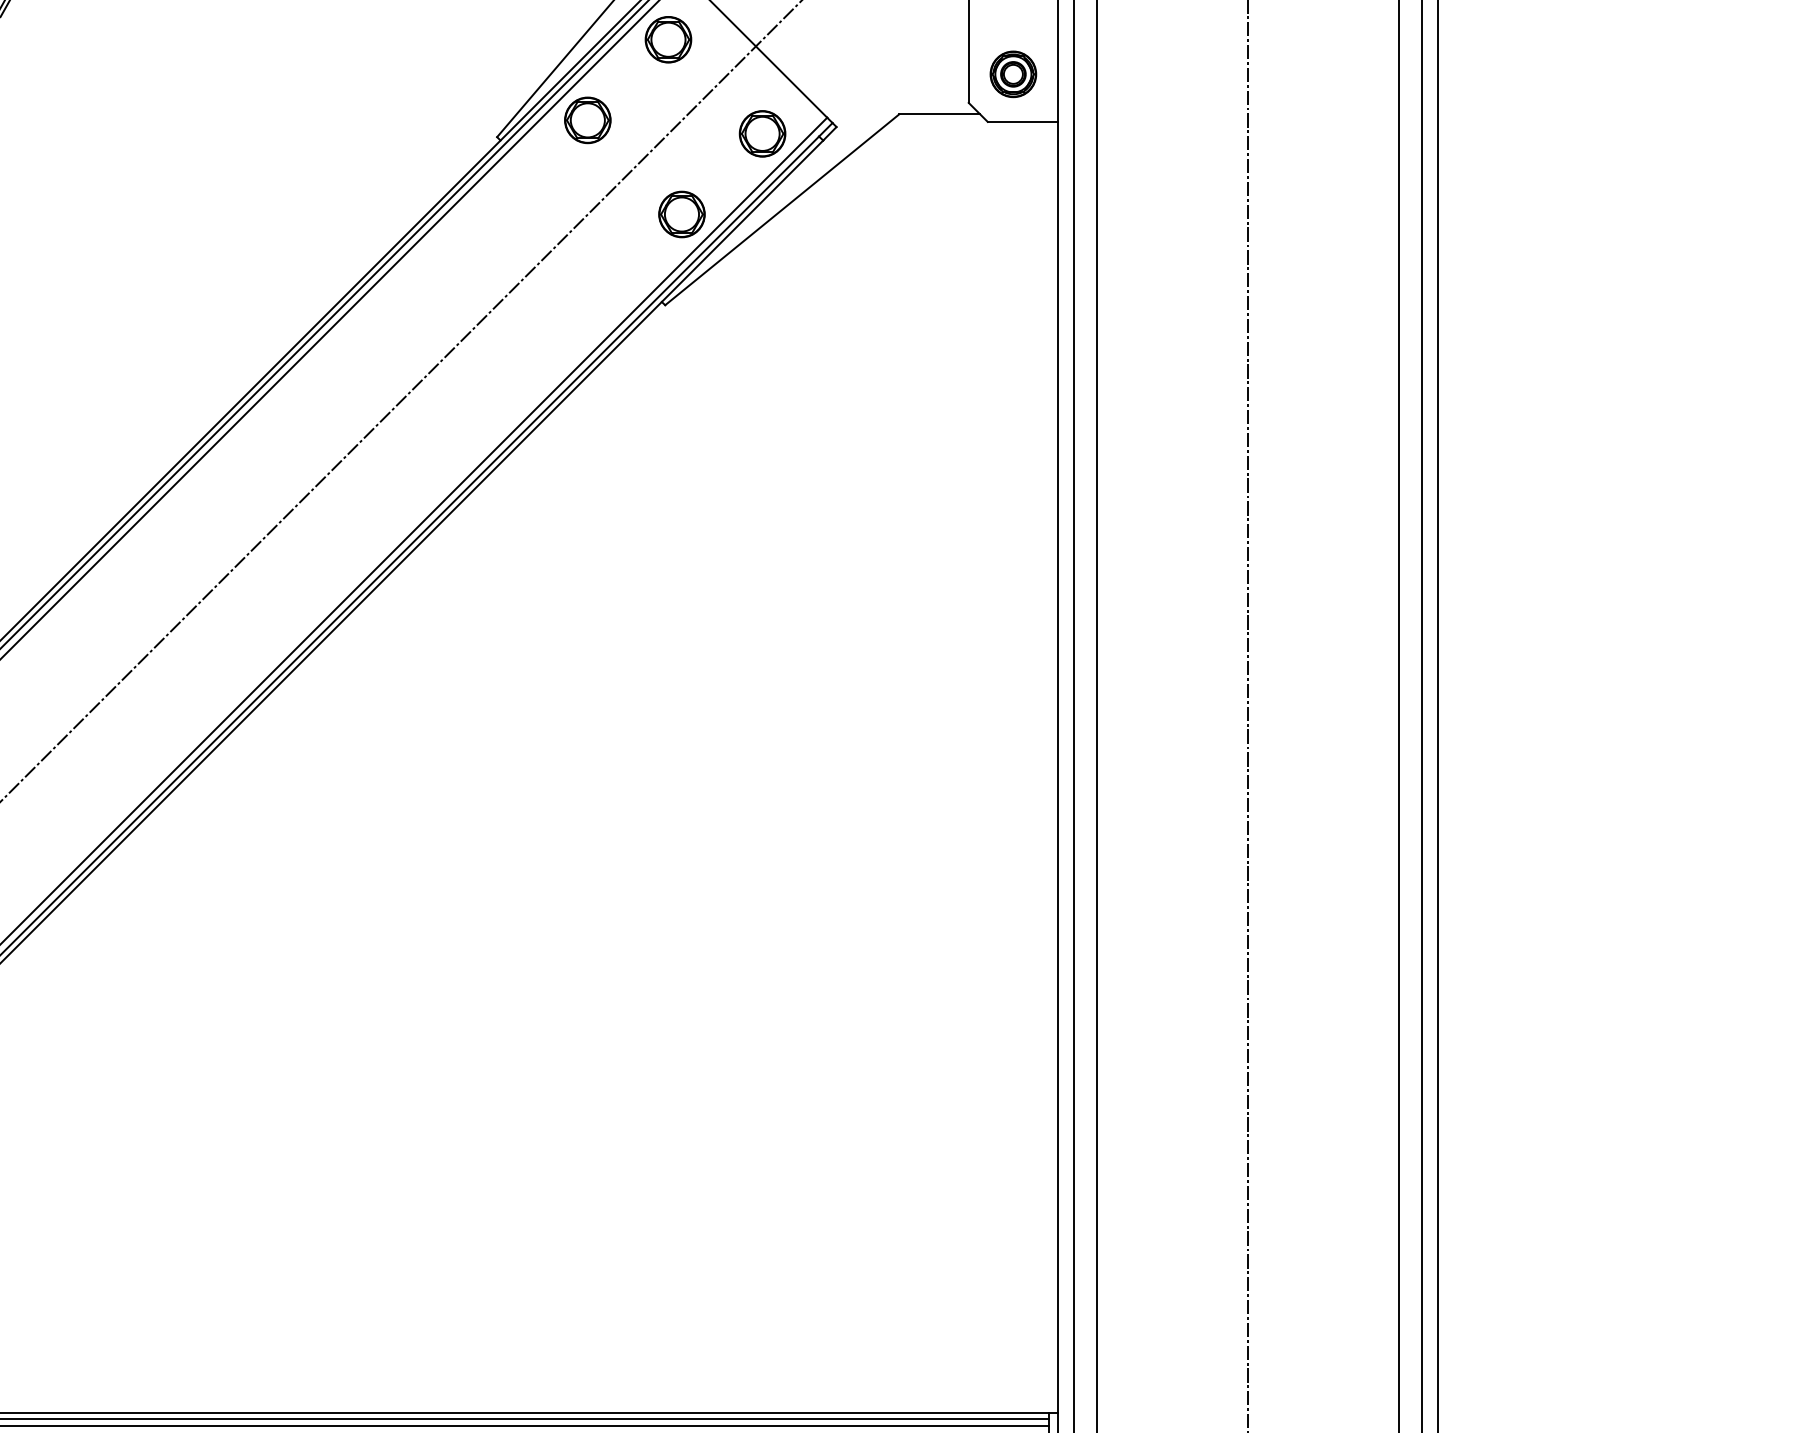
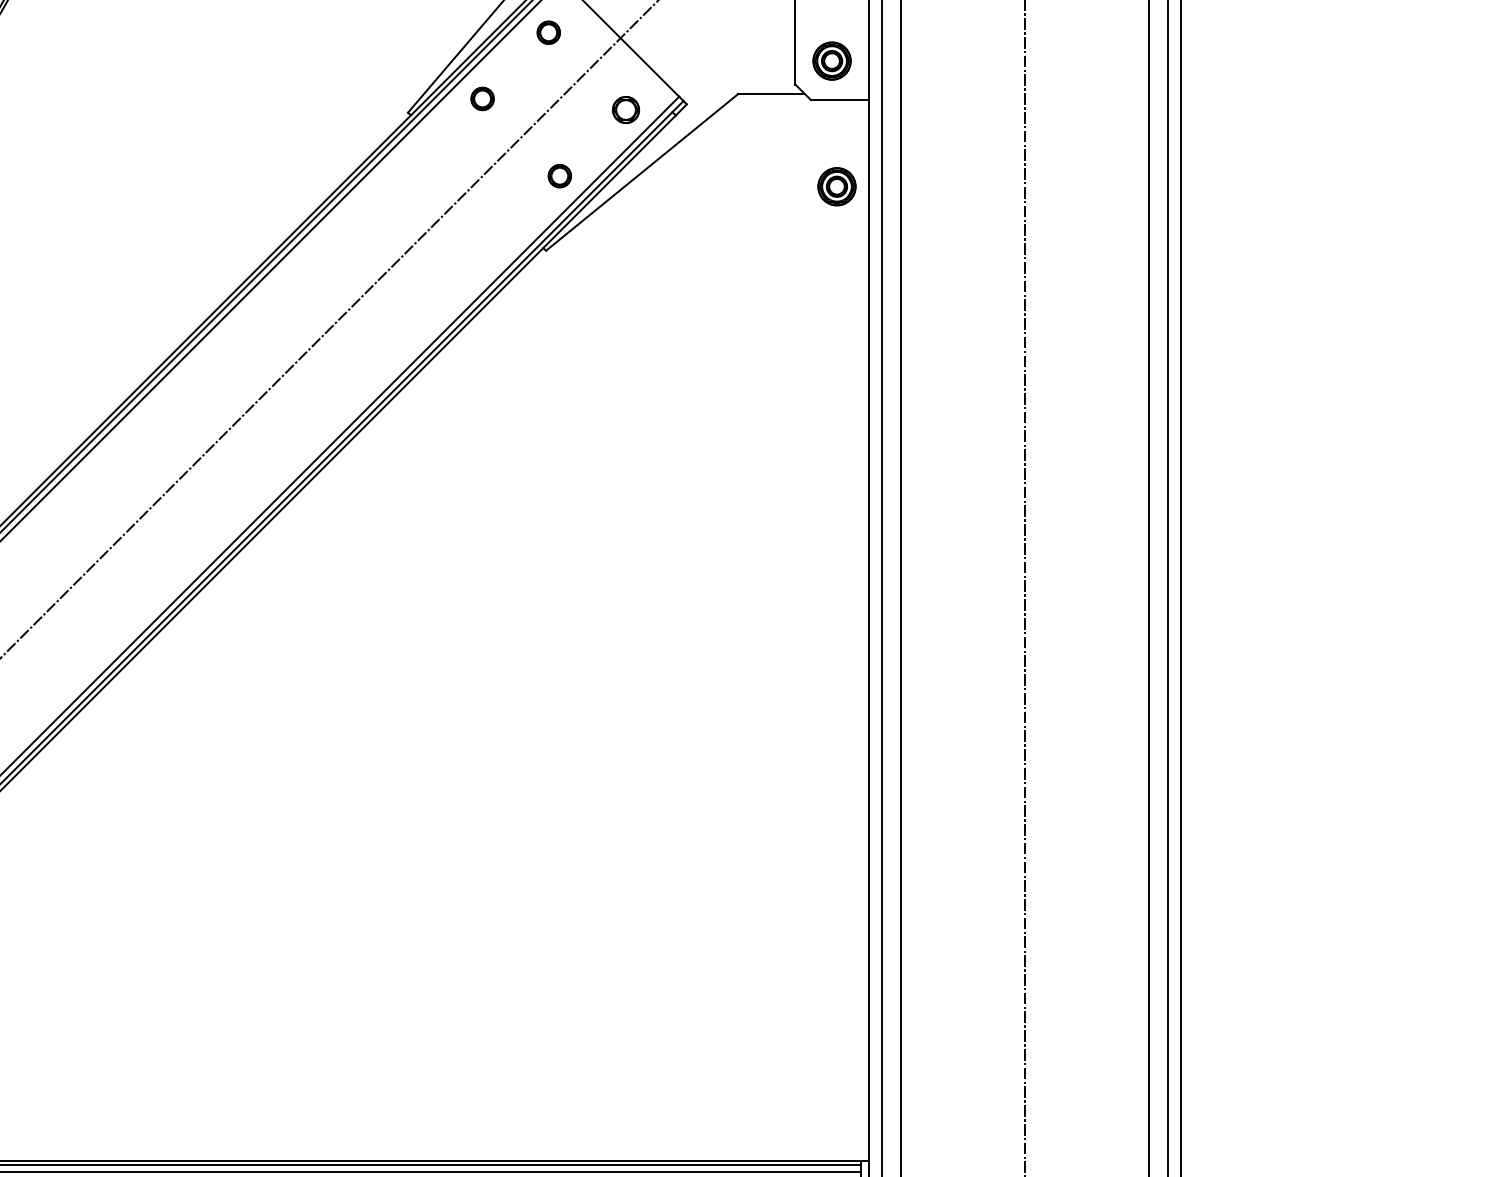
part: (668, 39) -> (548, 32), size x0.6
part: (587, 120) -> (482, 99), size x0.6
part: (762, 133) -> (626, 109), size x0.7
part: (681, 214) -> (559, 176), size x0.6
part: (1019, 227) -> (837, 186), added

